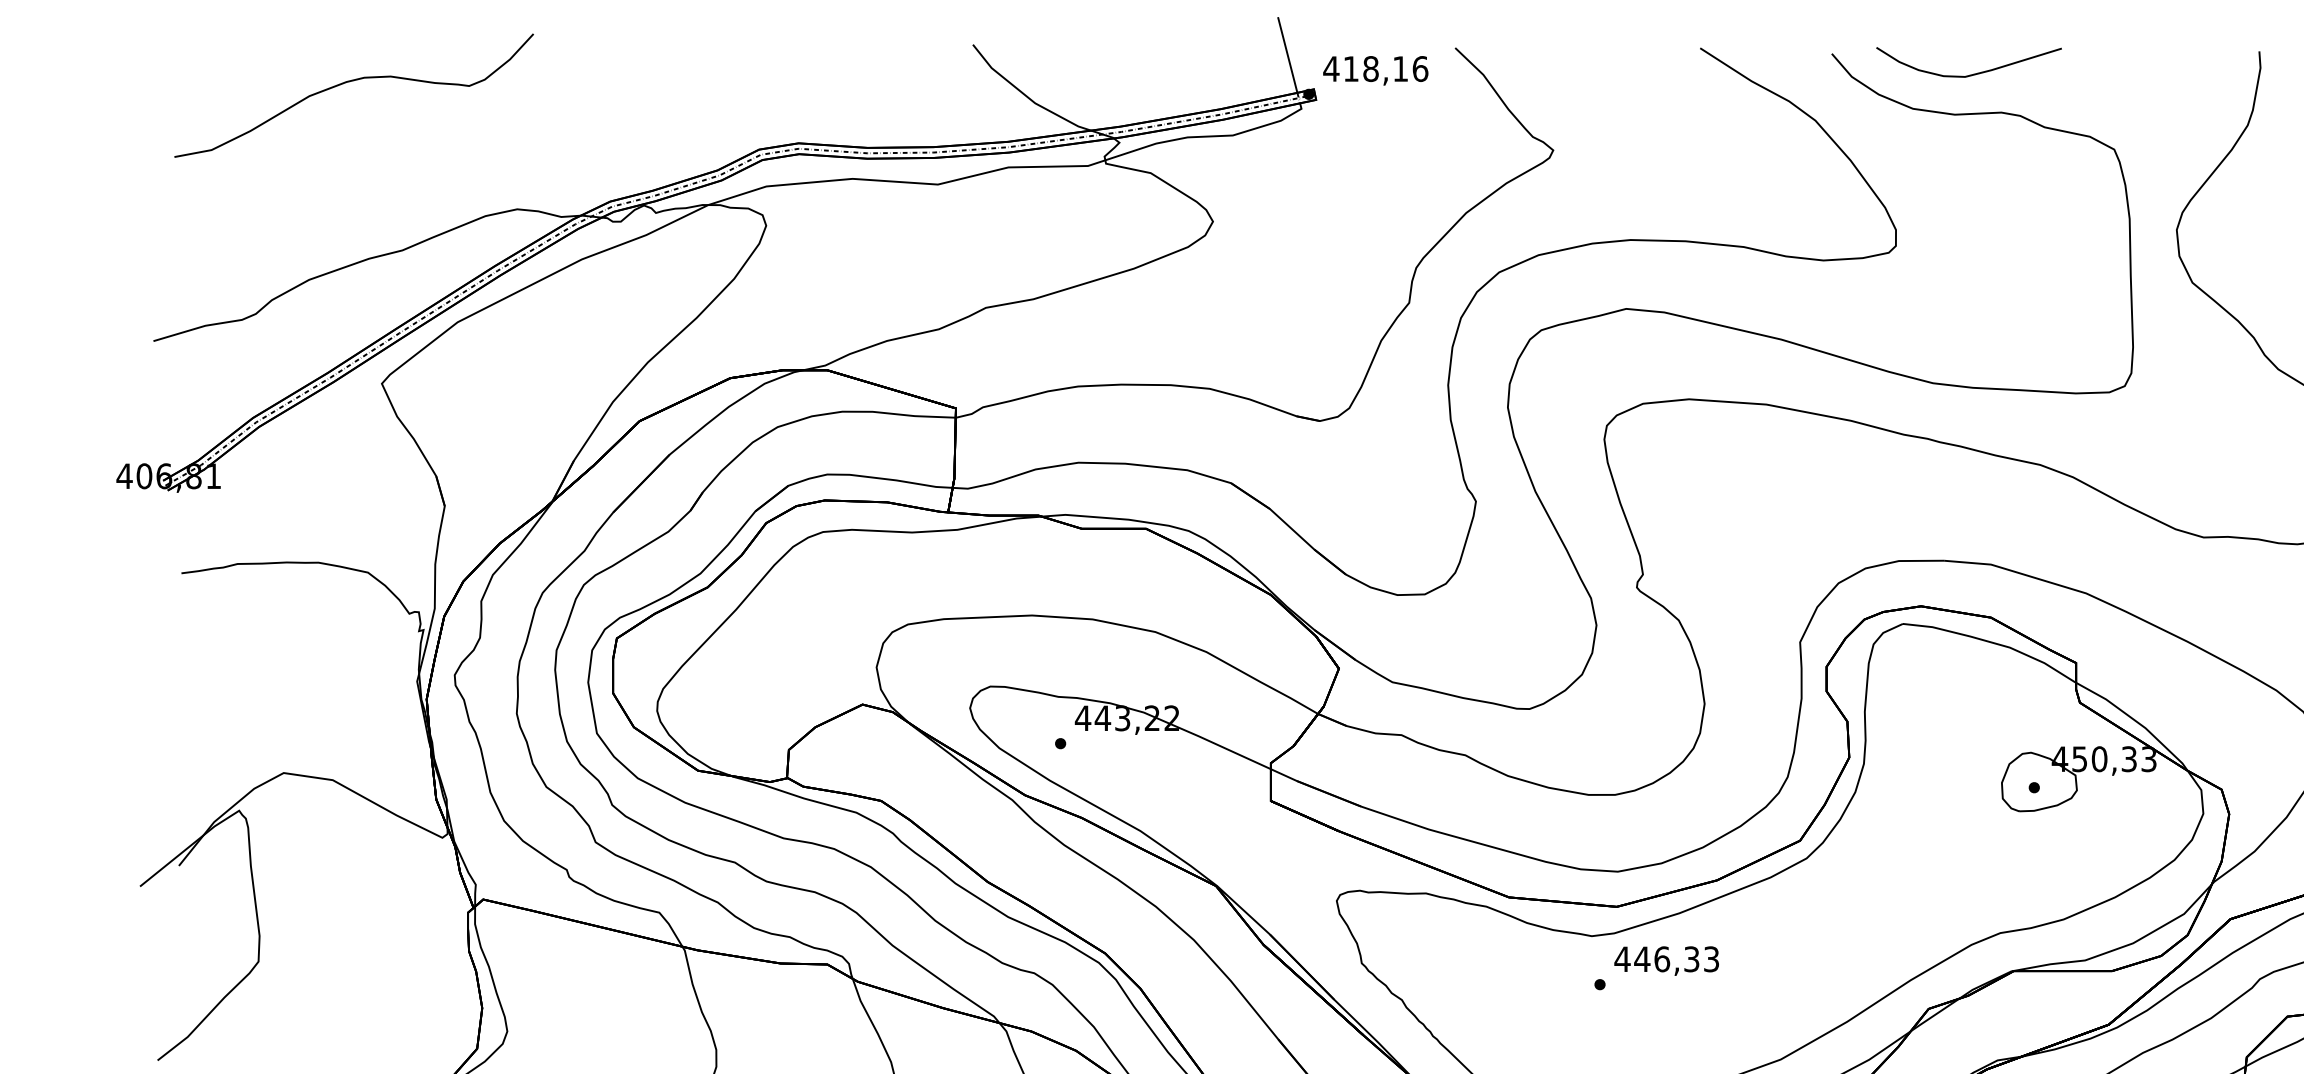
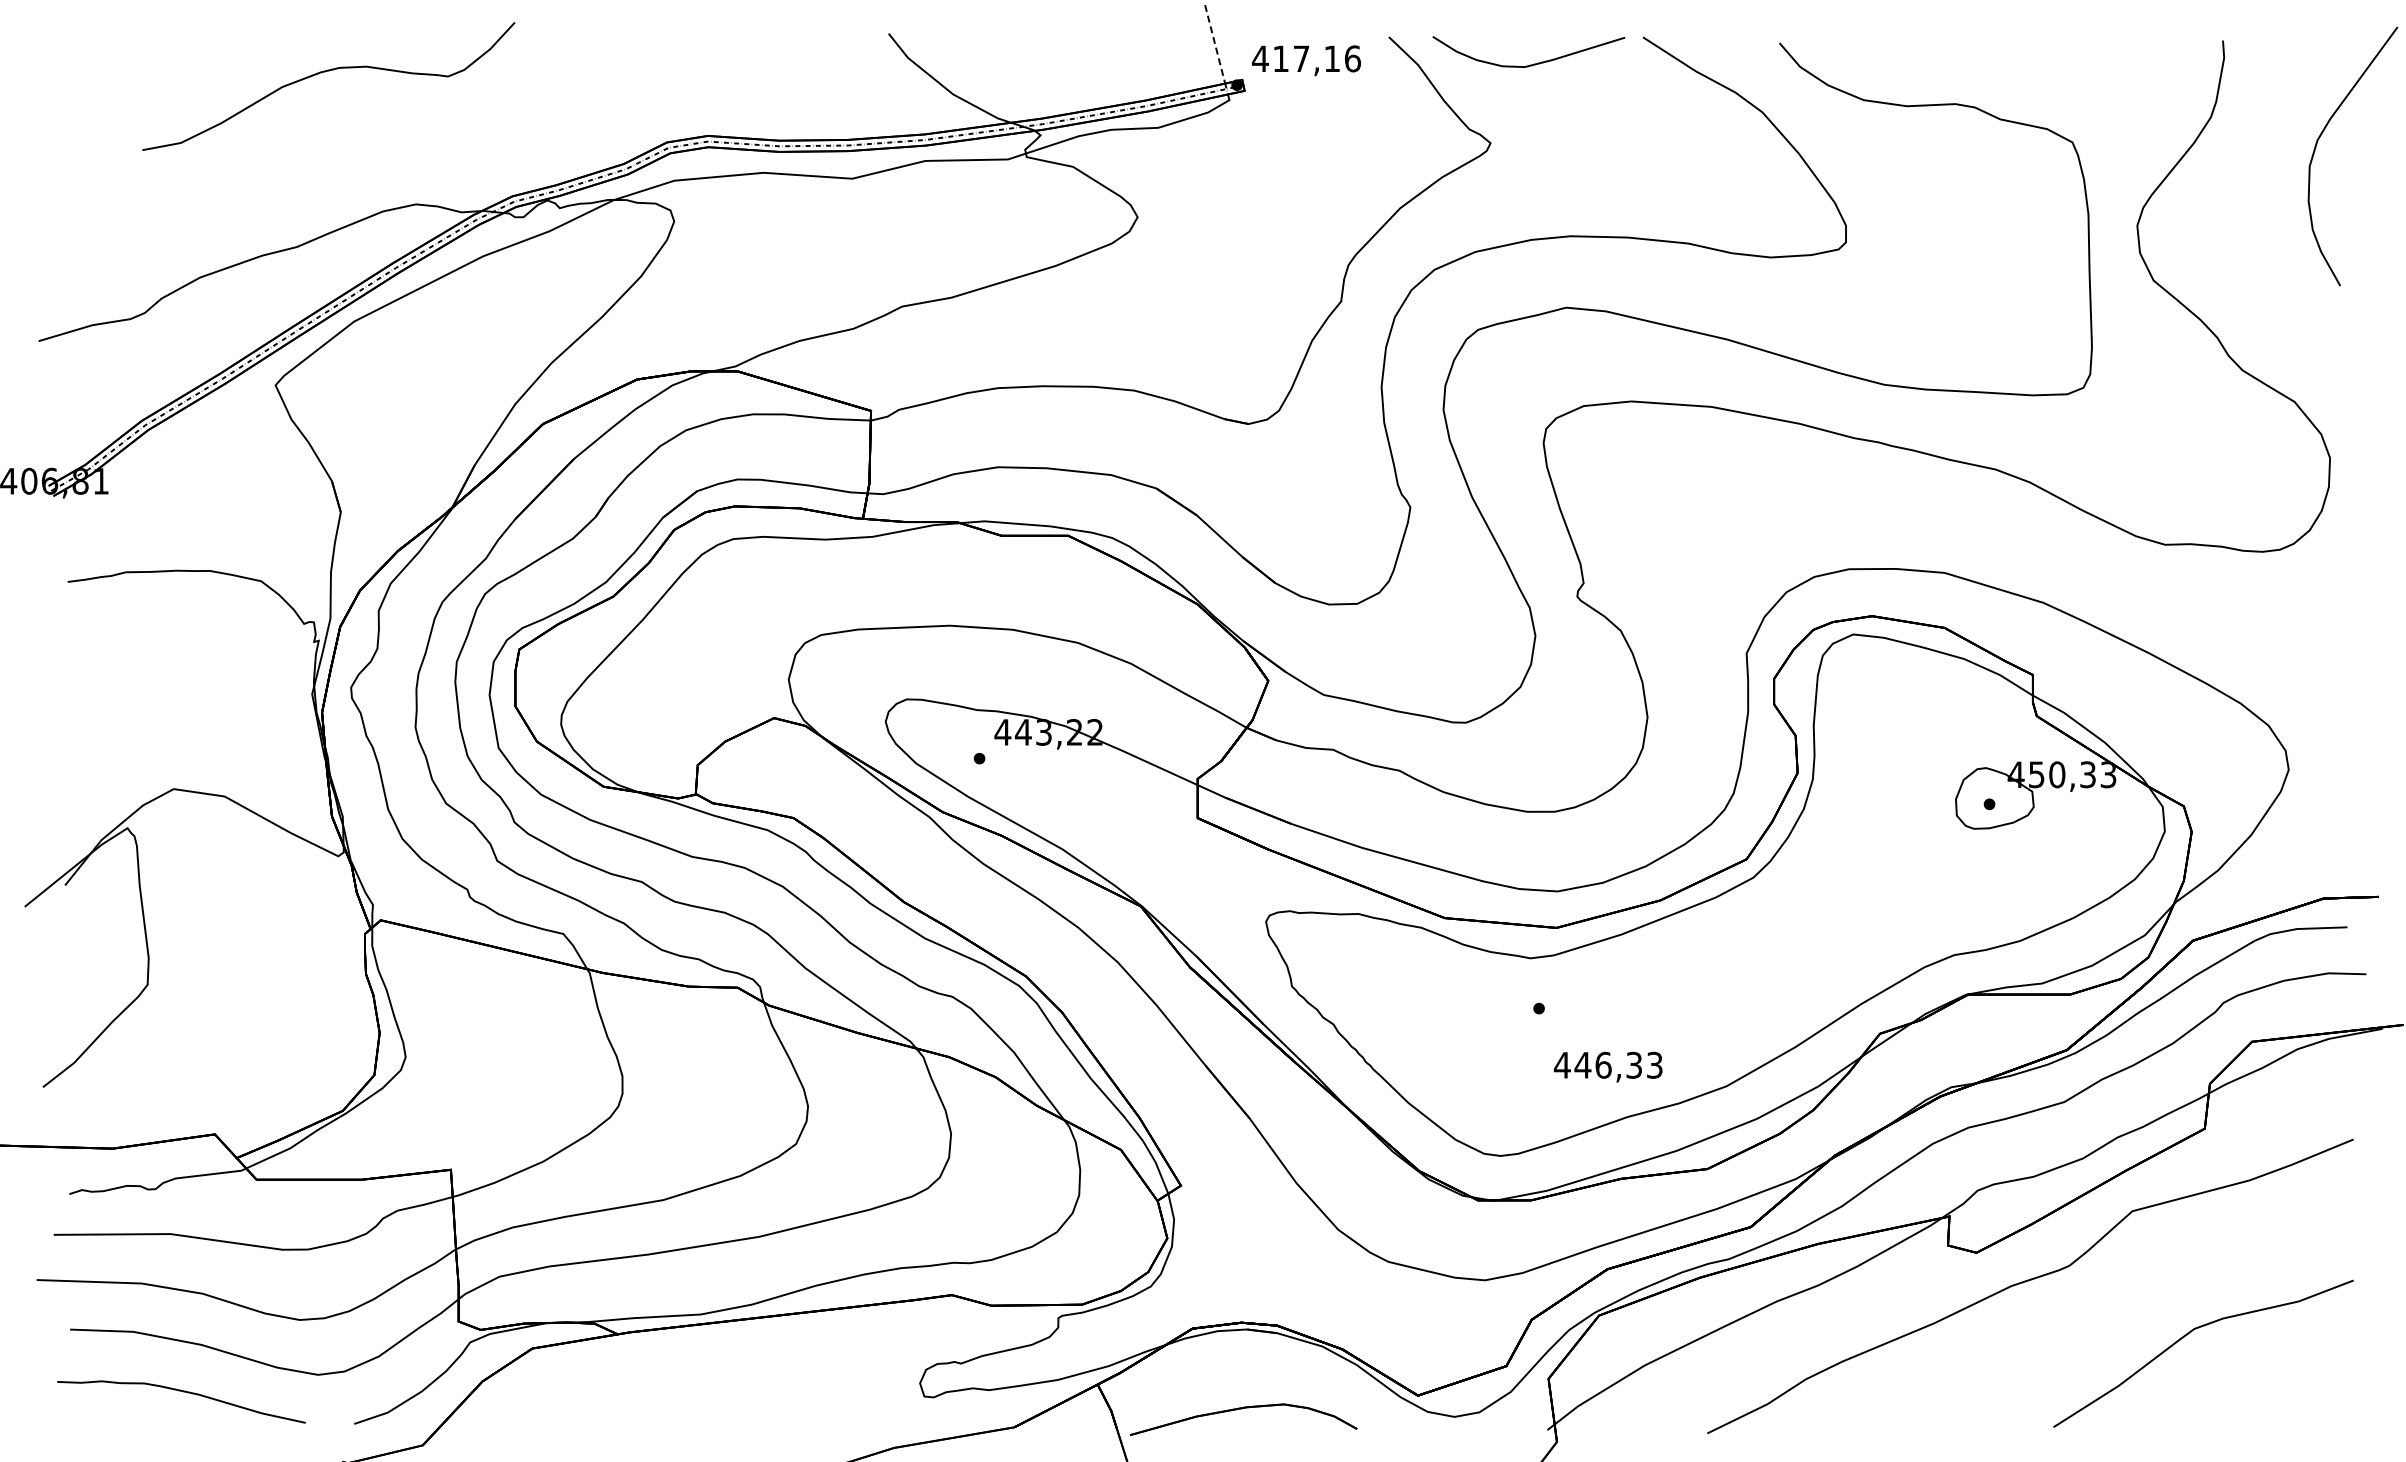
line: (1288, 55) -> (1215, 44), solid -> dashed
text: (1370, 68) -> (1301, 58), 418,16 -> 417,16
curve: (1973, 73) -> (1533, 63), moved
curve: (350, 82) -> (325, 72), moved
text: (1665, 960) -> (1607, 1066), moved

